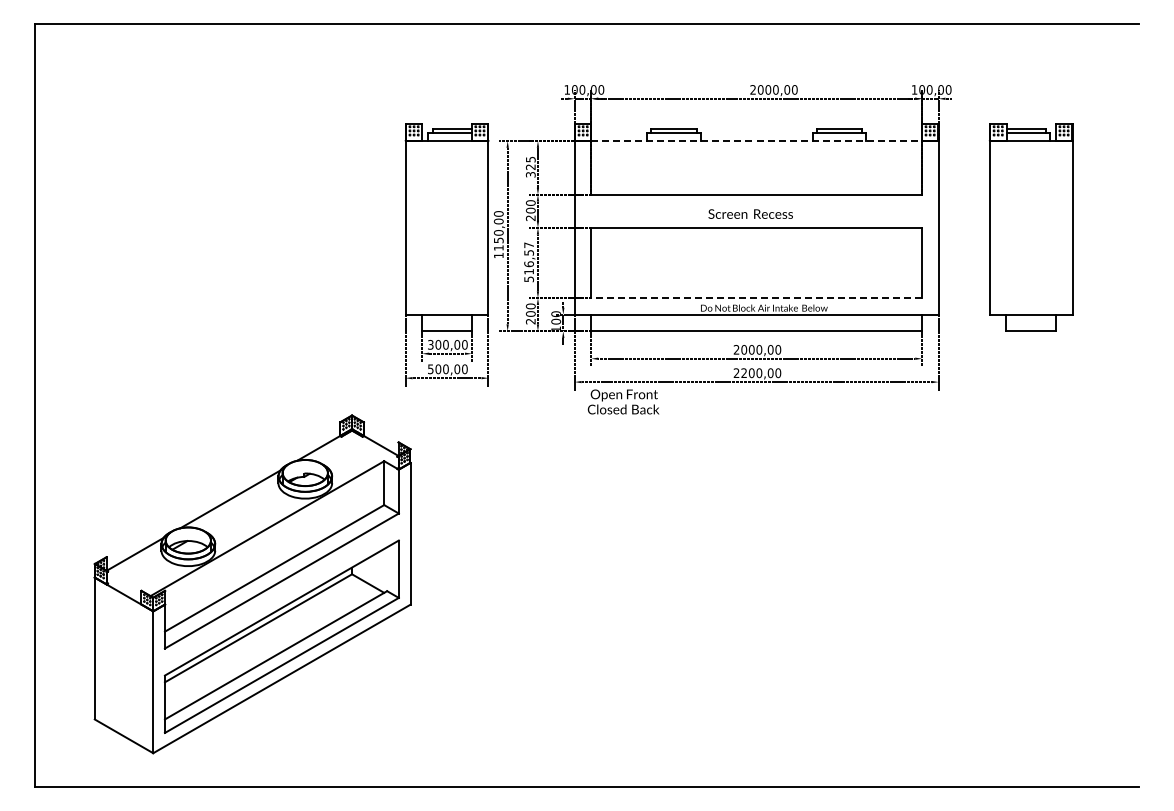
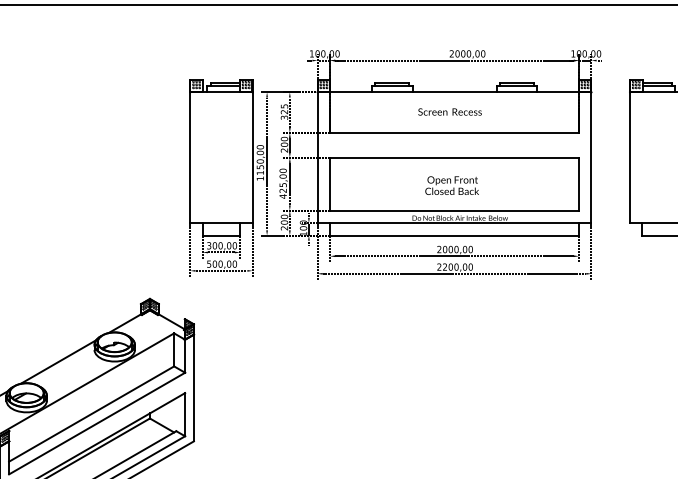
line: (757, 141) -> (455, 92), dashed -> solid
text: (750, 213) -> (449, 111), moved
text: (528, 262) -> (282, 183), 516,57 -> 425,00
line: (756, 298) -> (454, 210), dashed -> solid
text: (623, 401) -> (452, 185), moved

